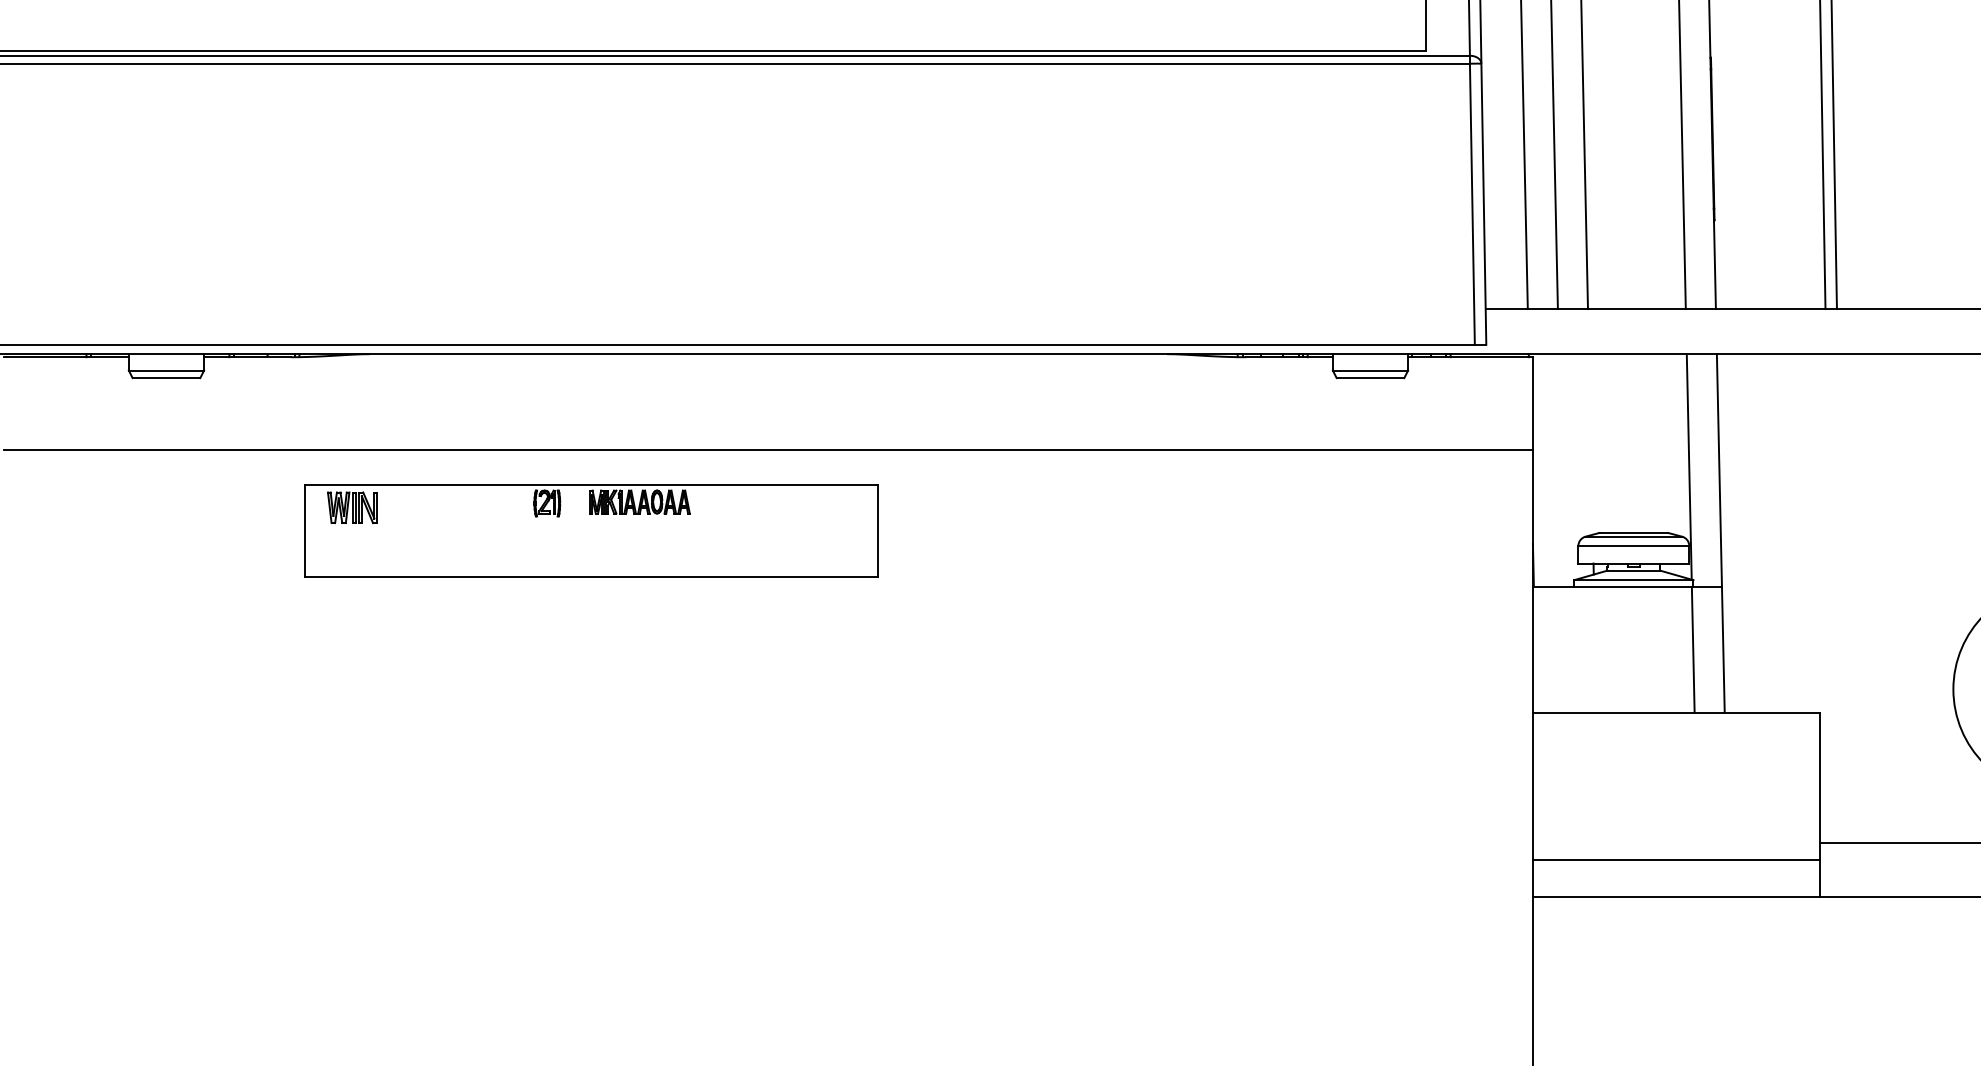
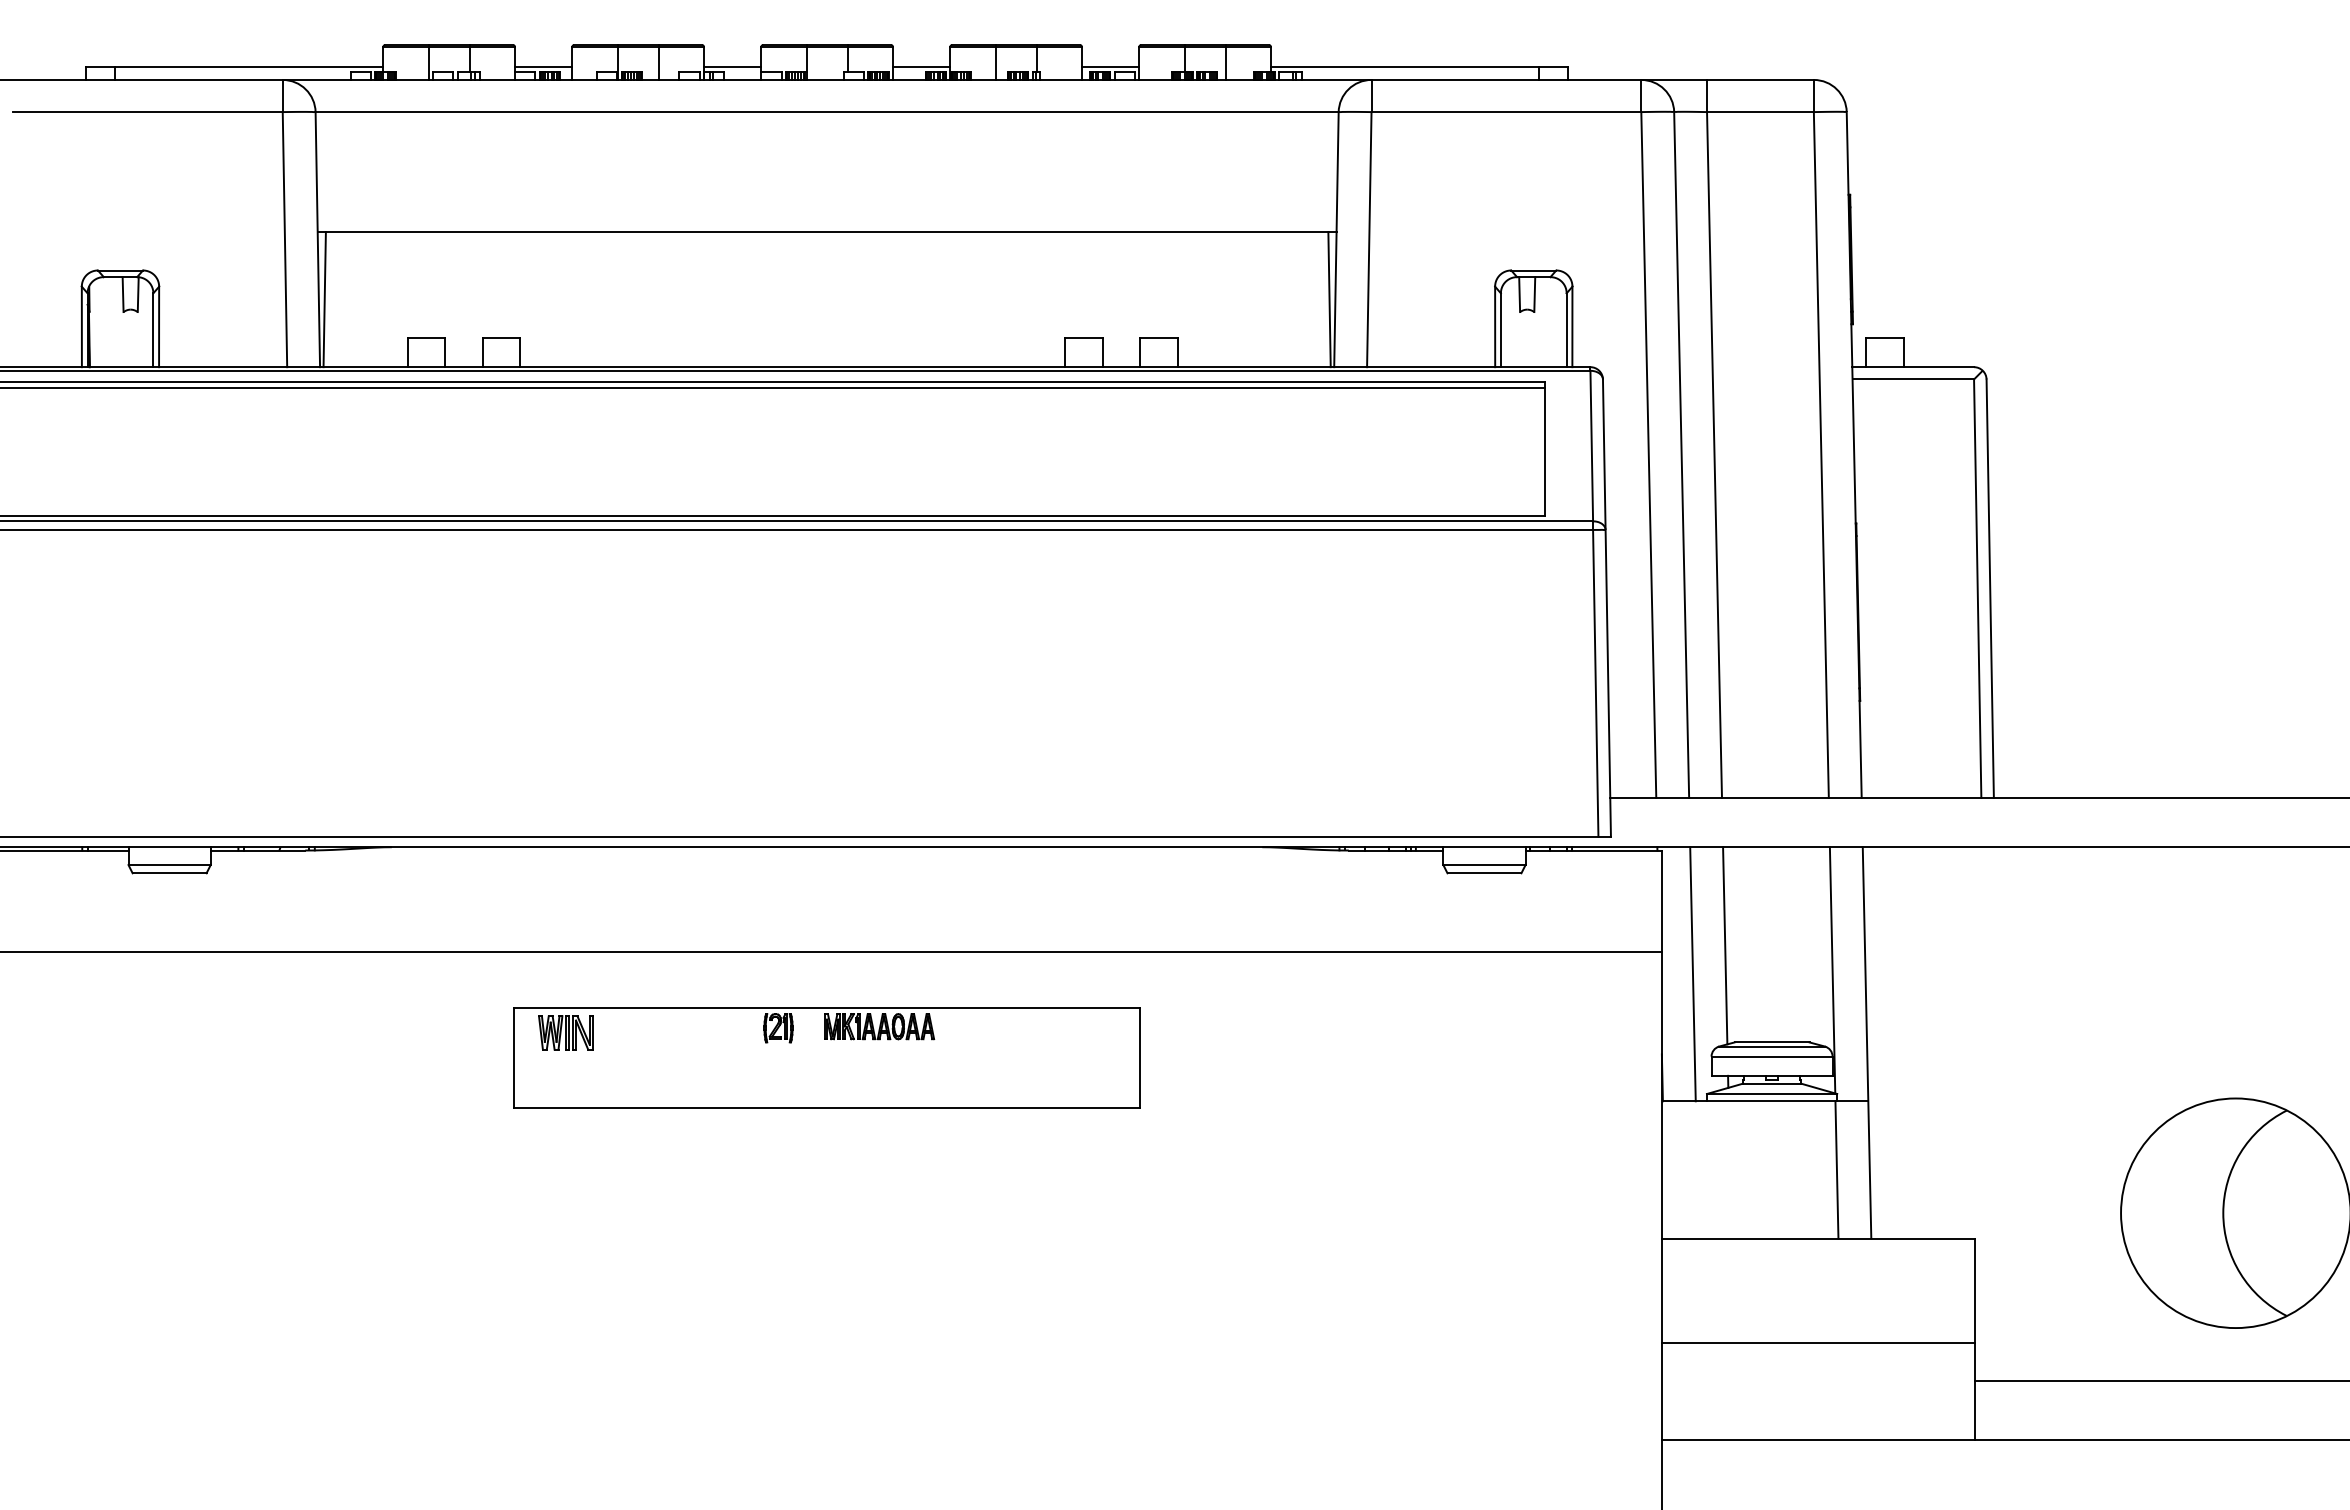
line: (1591, 444) -> (1725, 945), added
line: (1560, 470) -> (1692, 974), added
part: (591, 530) -> (826, 1057), moved
line: (1675, 859) -> (1817, 1342), moved

